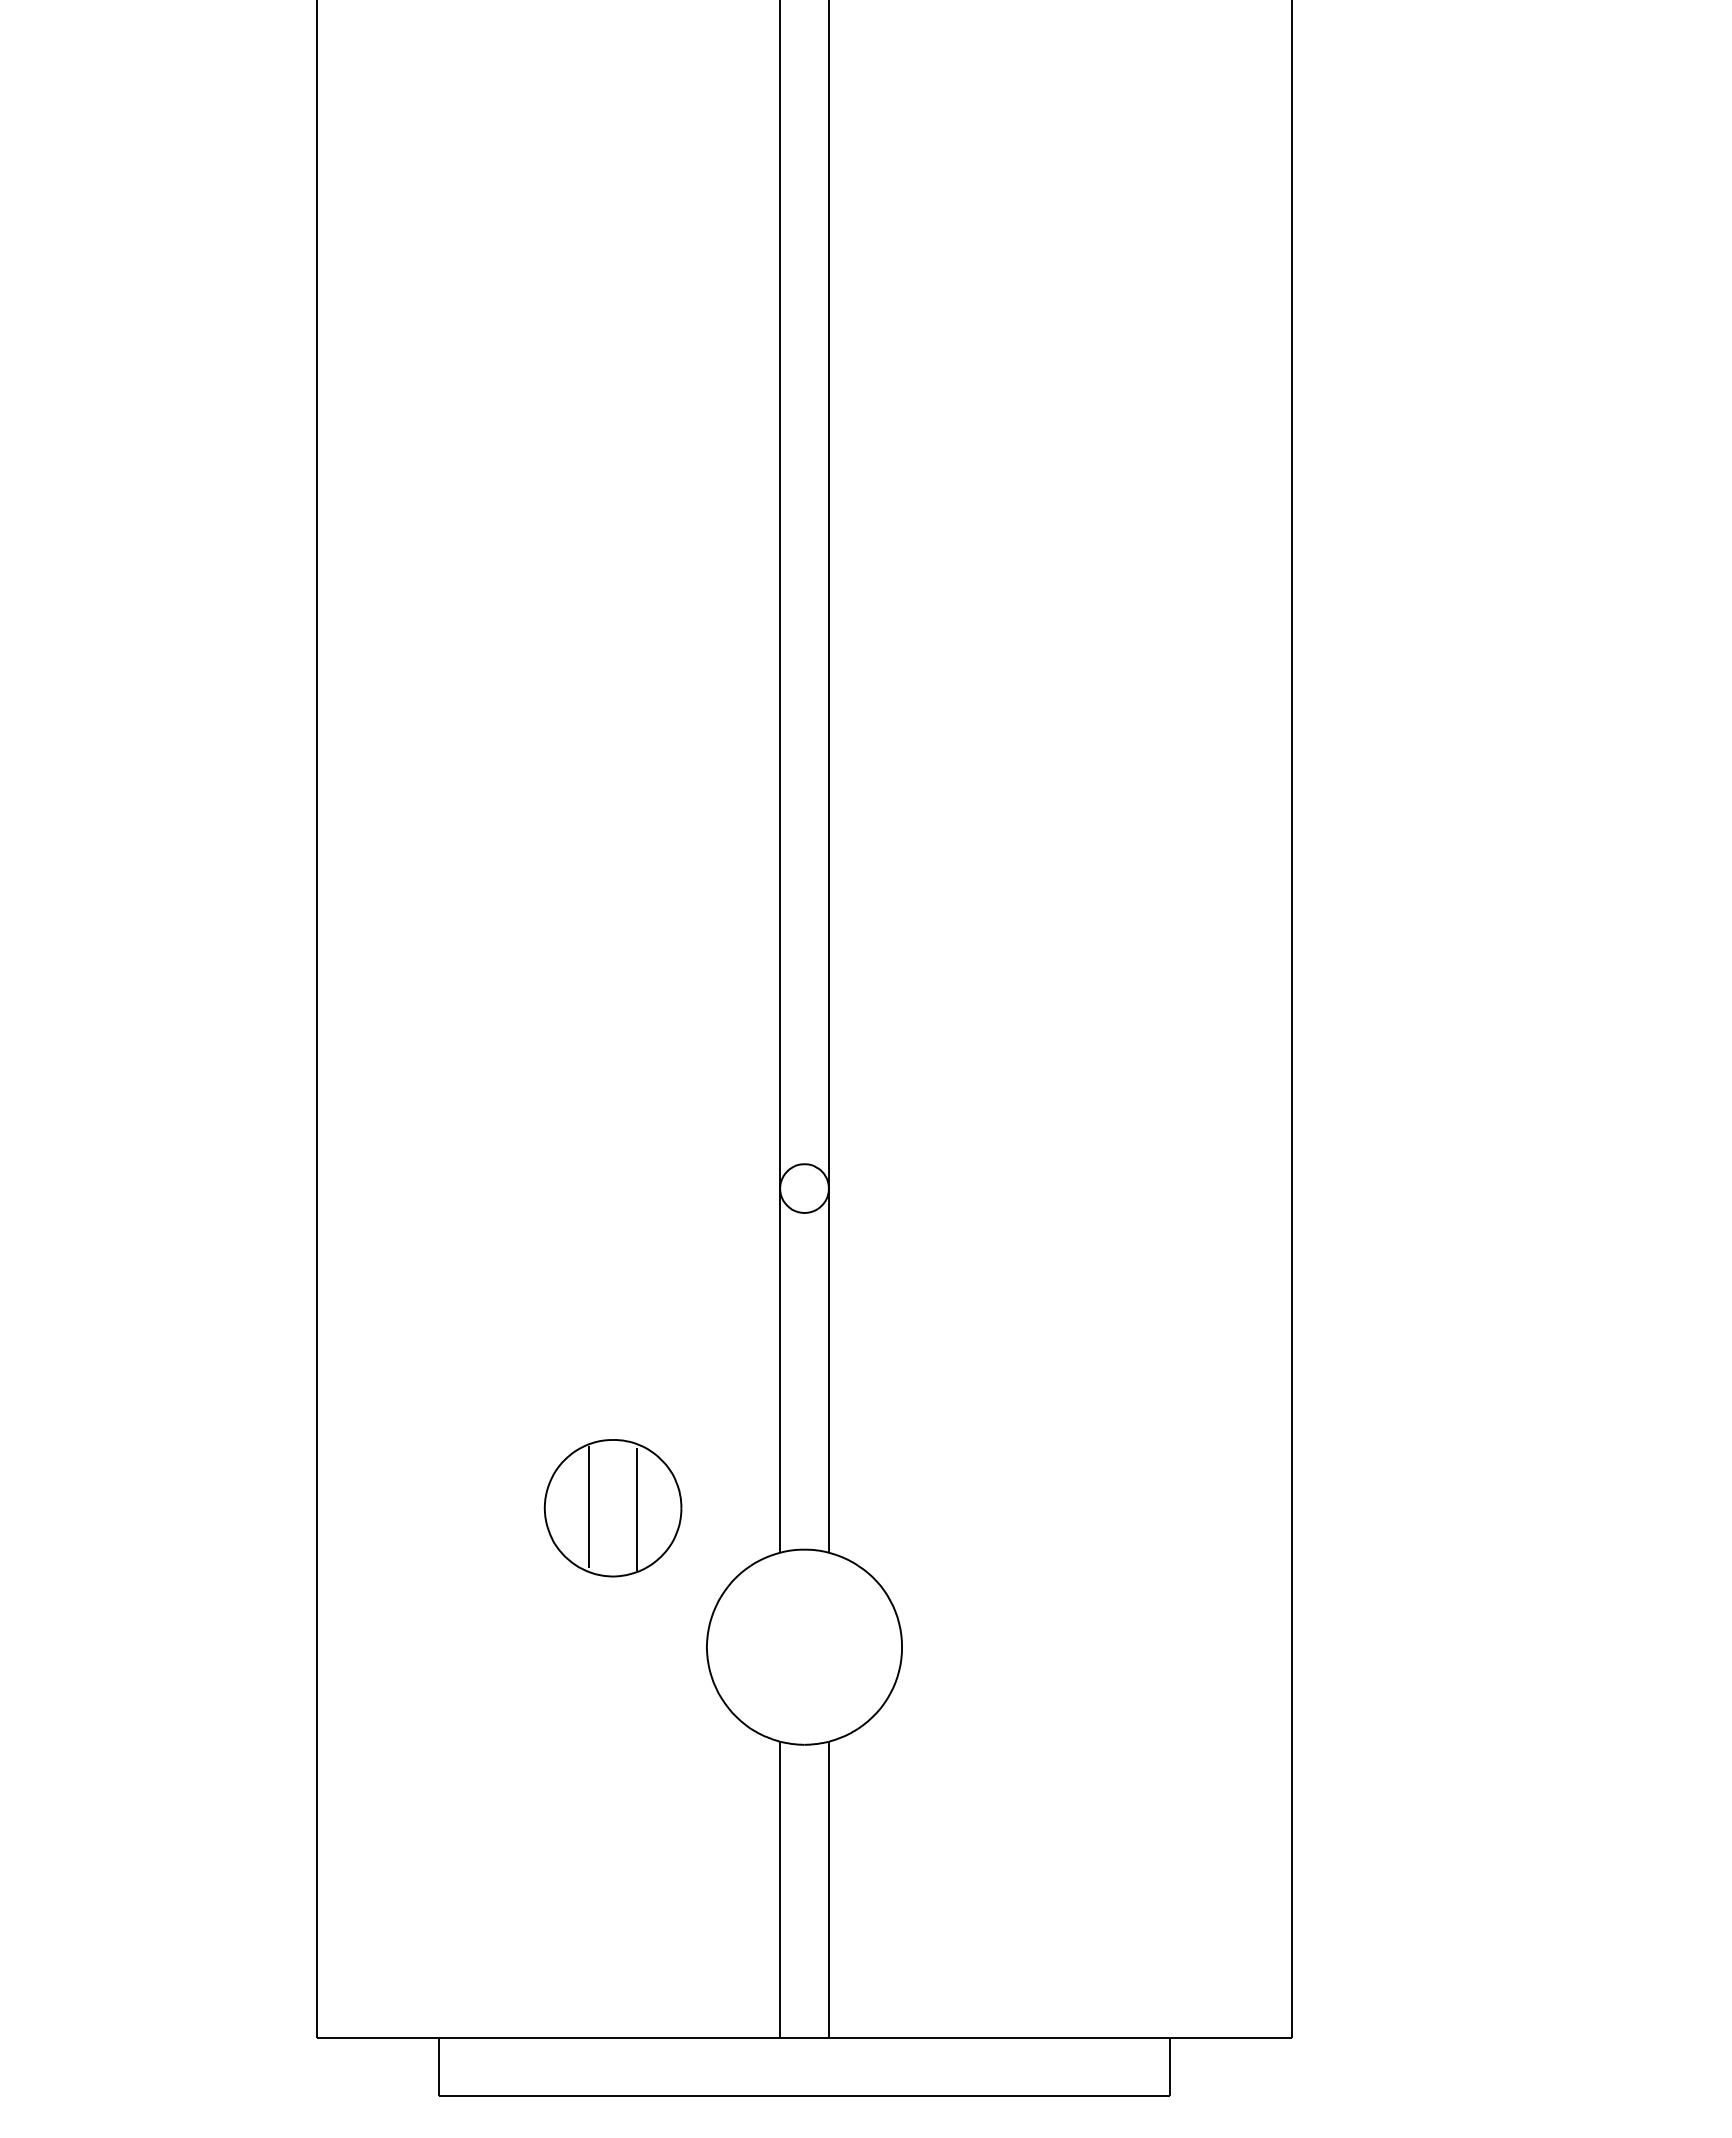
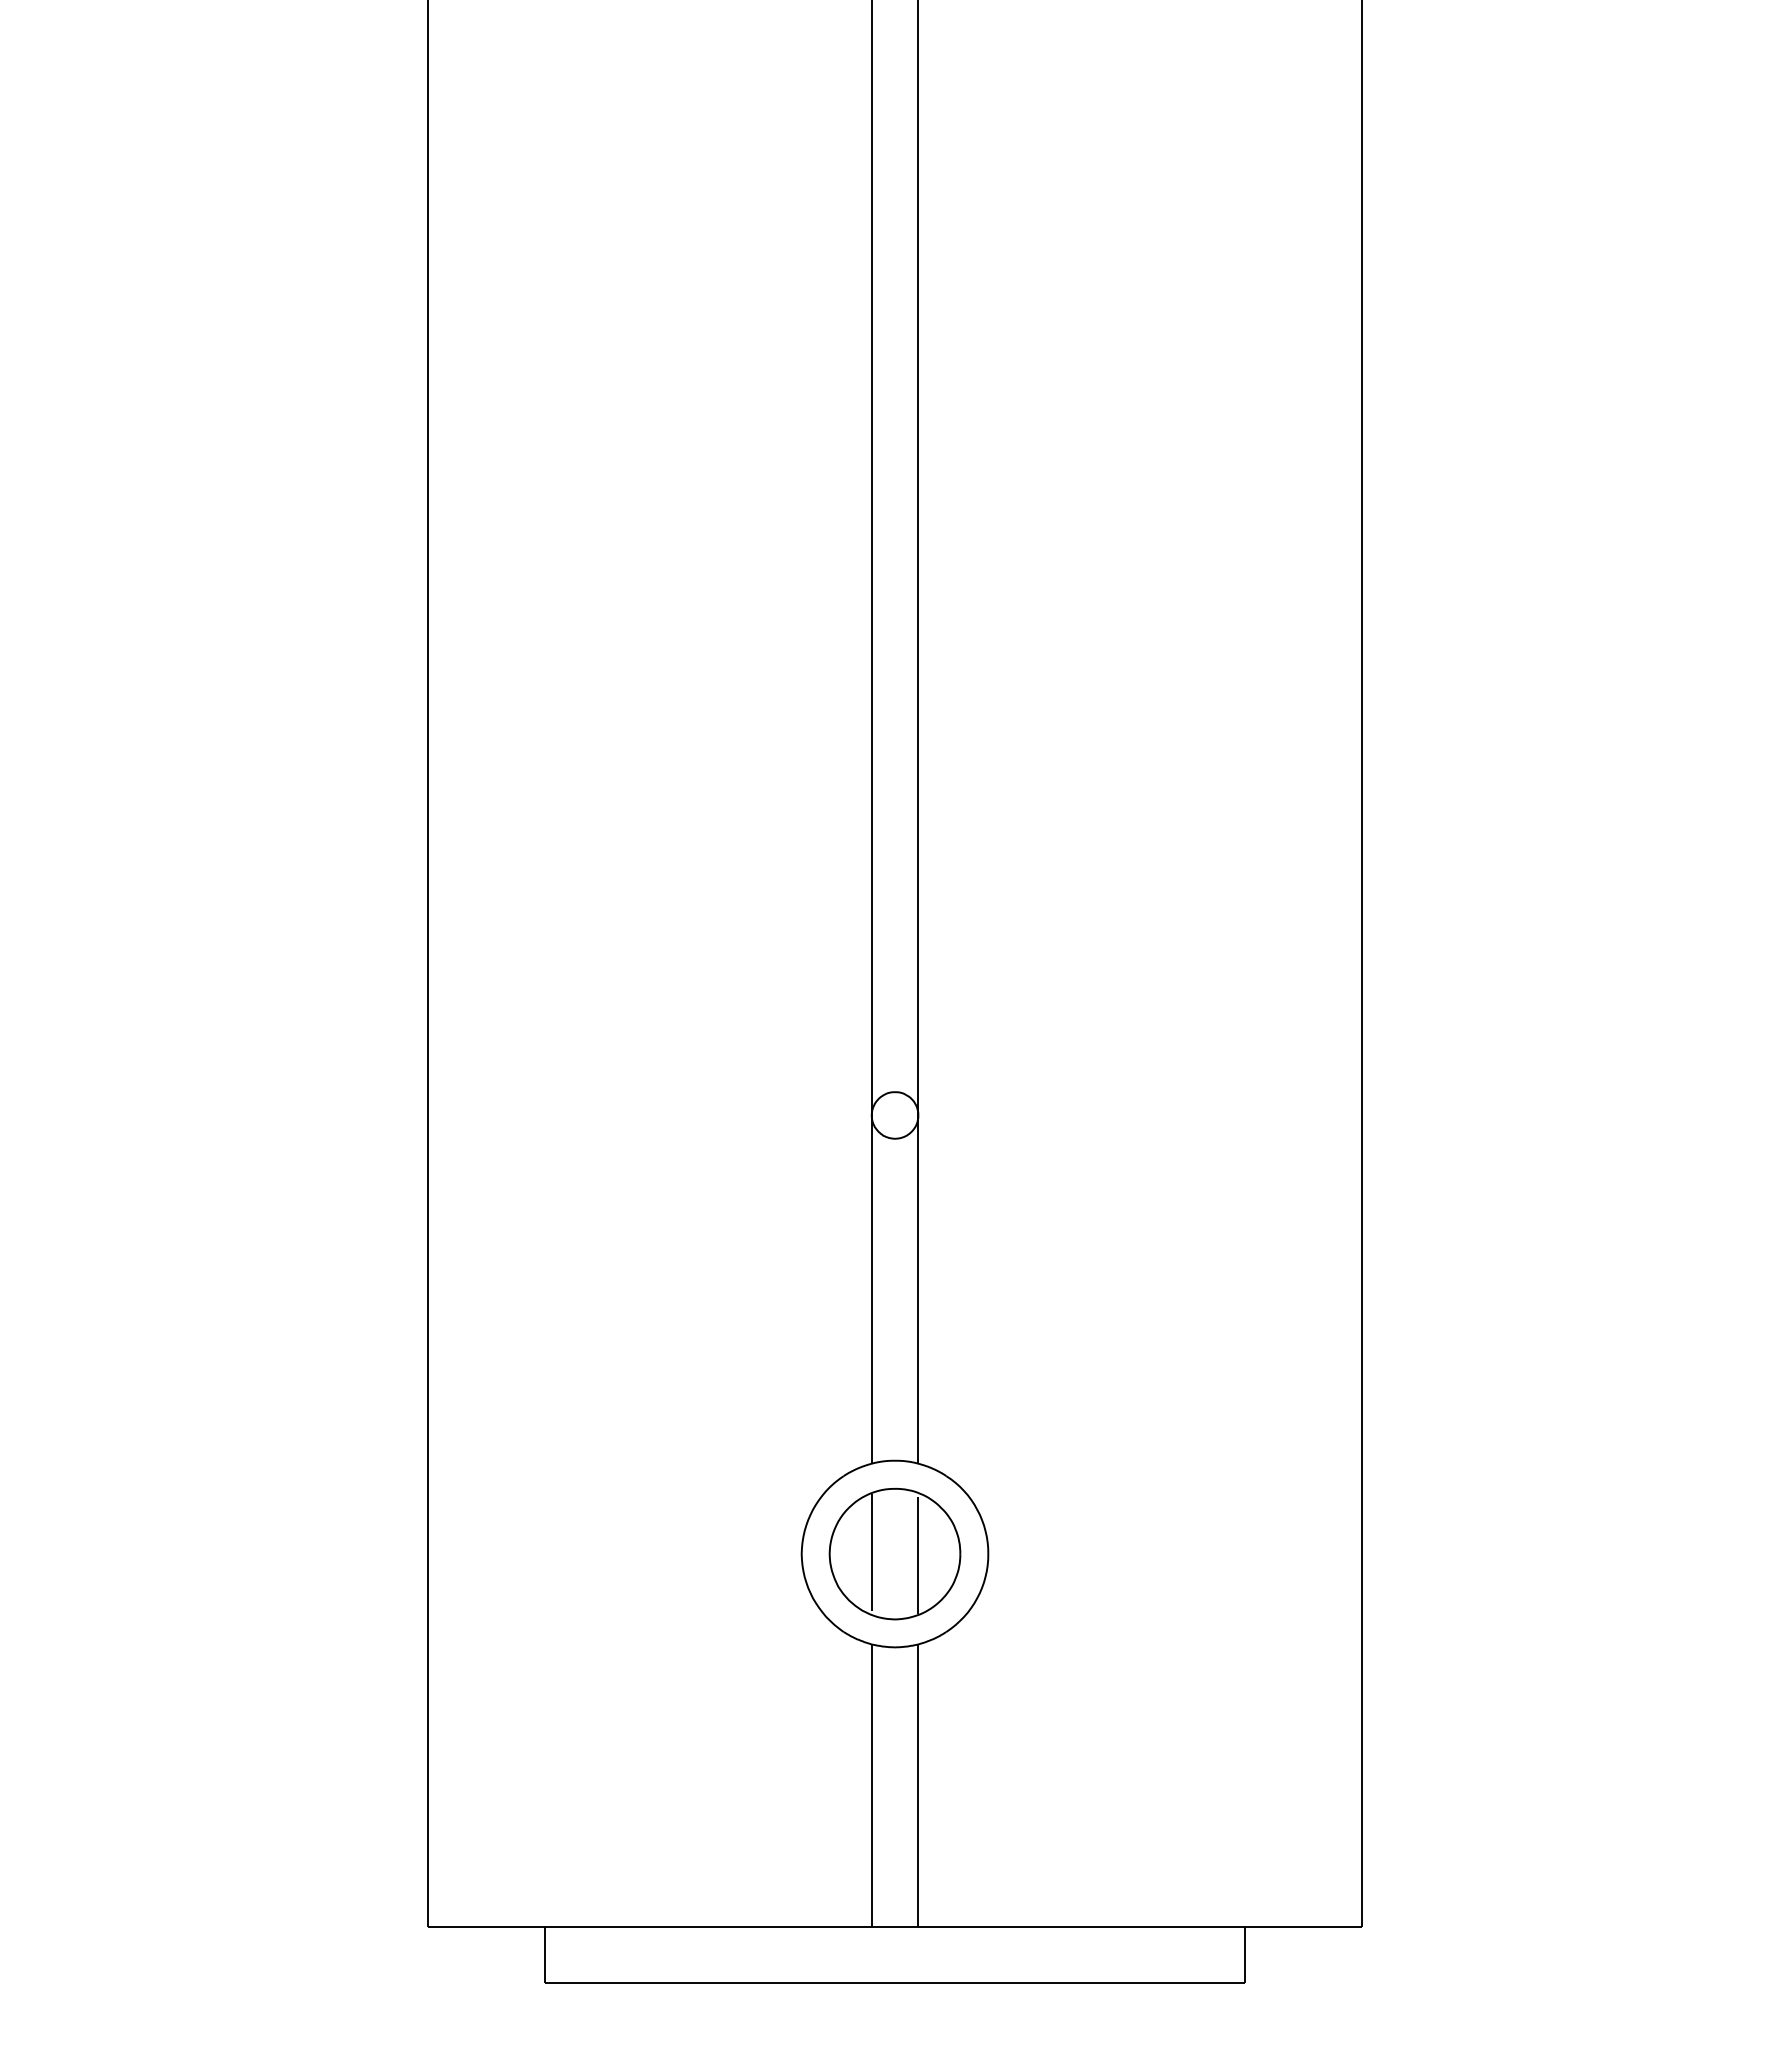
part: (612, 1508) -> (894, 1554), moved

